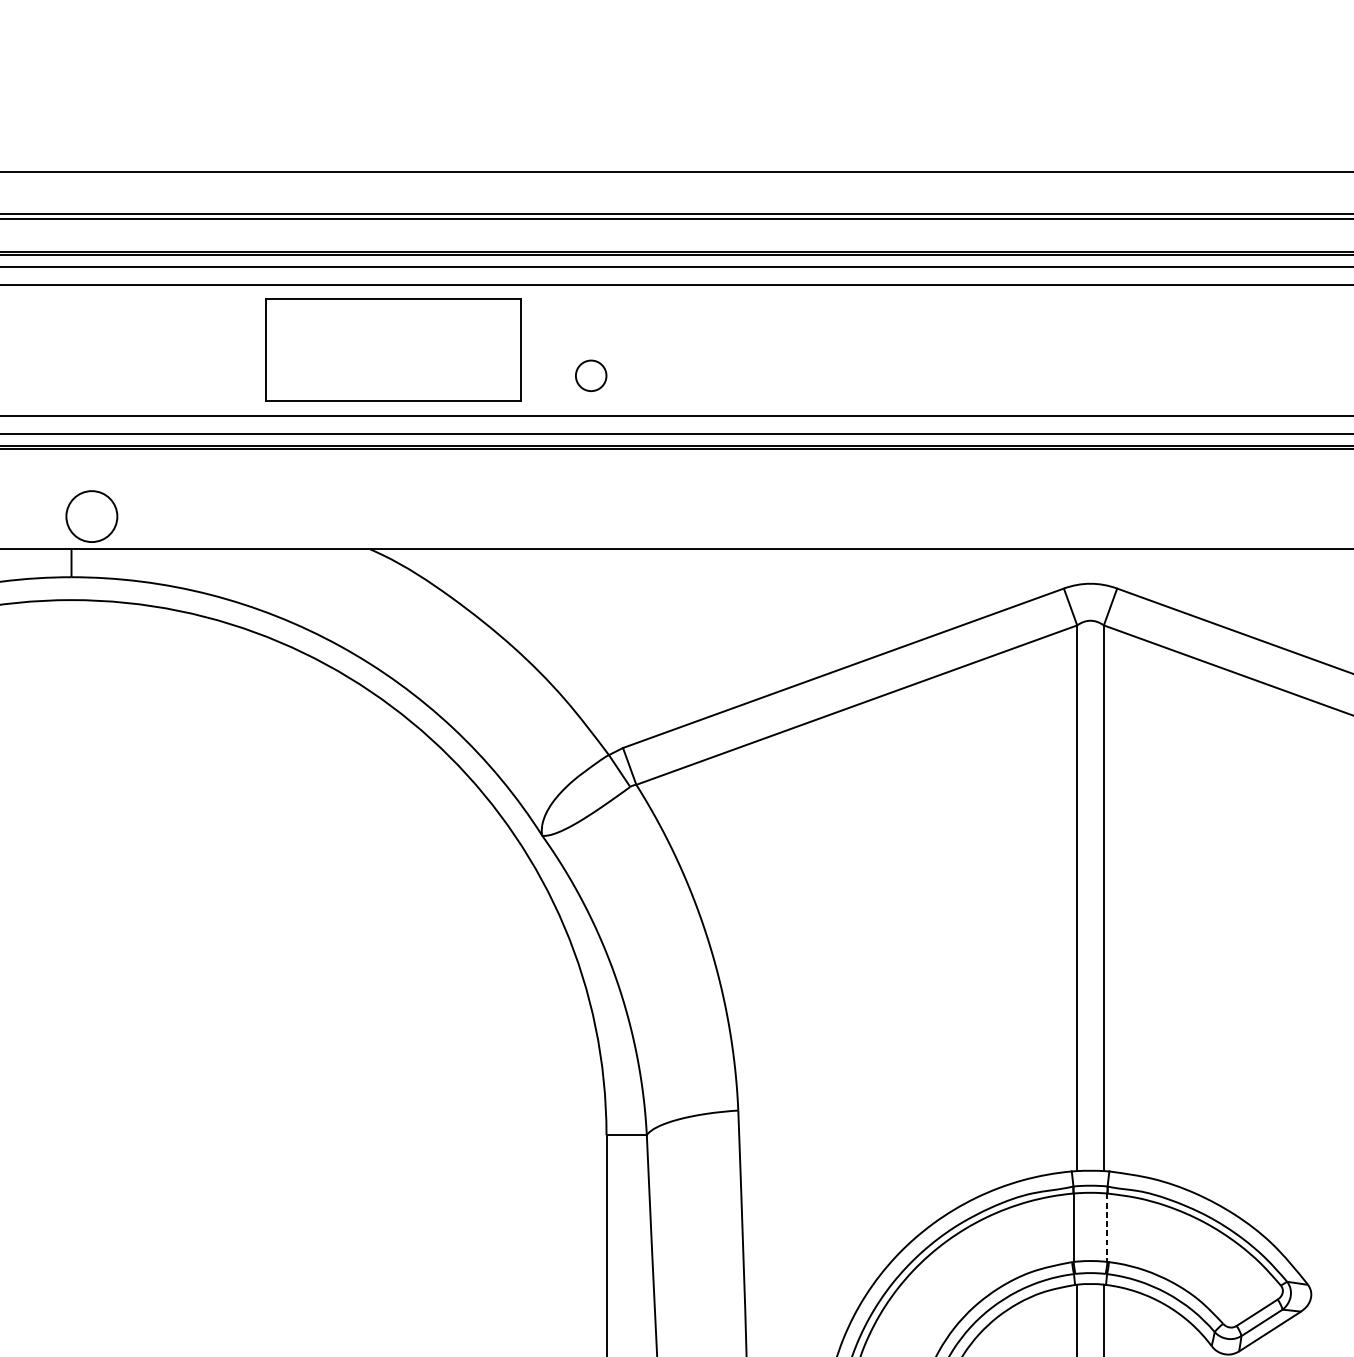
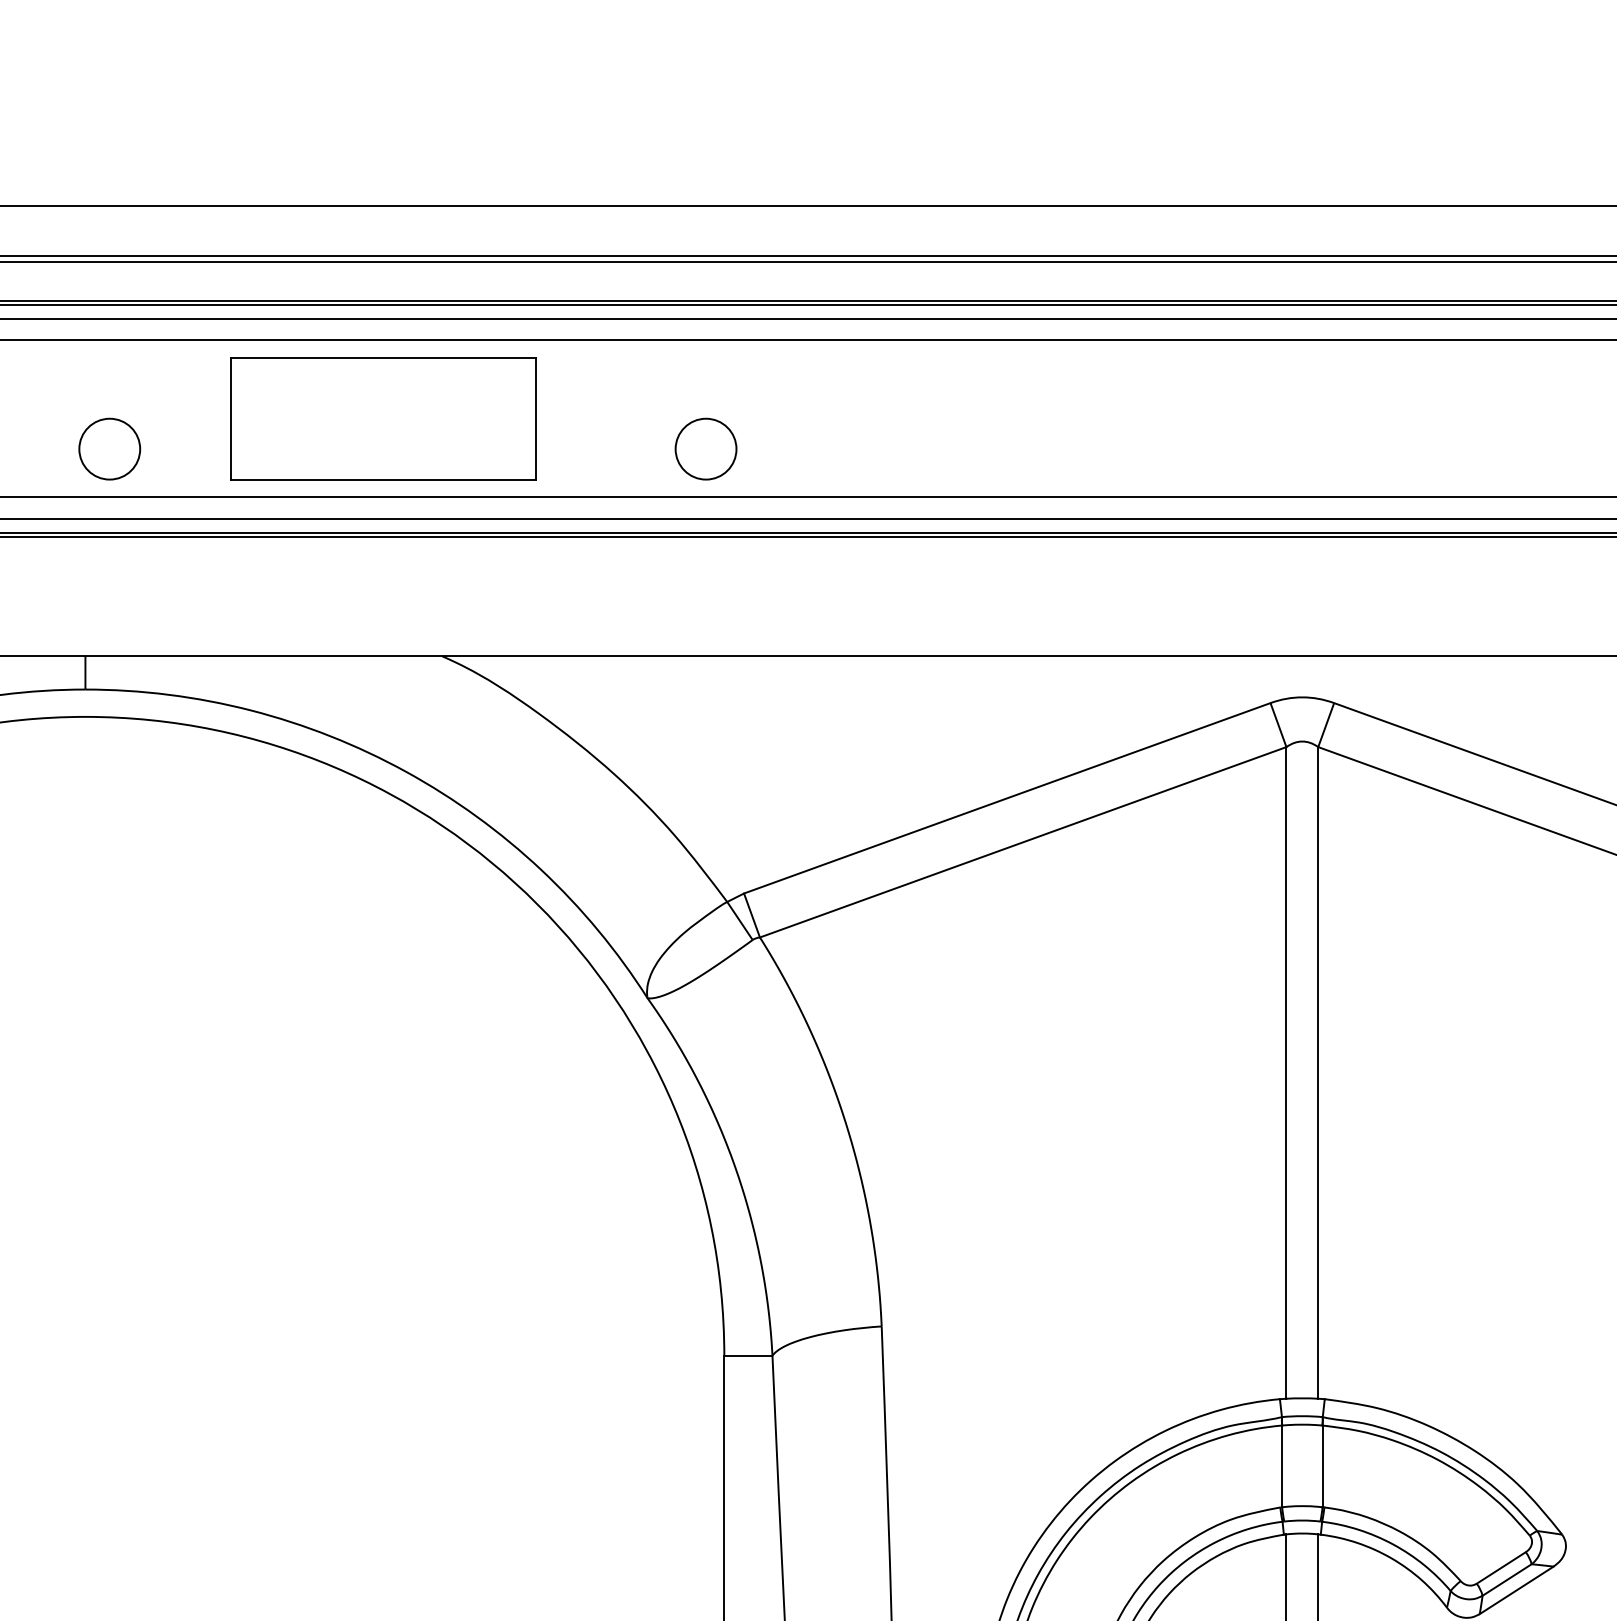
part: (393, 350) -> (383, 418), moved
circle: (590, 375) -> (705, 448), size x1.67
circle: (91, 516) -> (109, 448), moved
line: (1107, 1227) -> (1322, 1466), dashed -> solid

